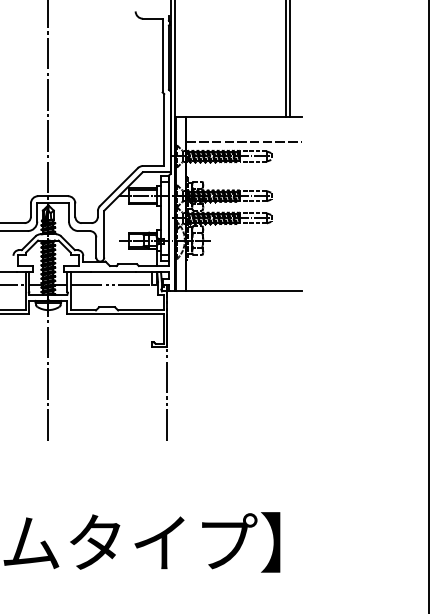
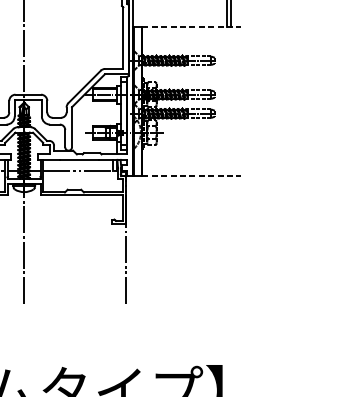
line: (244, 116) -> (191, 26), solid -> dashed
line: (244, 142) -> (191, 48), removed
line: (244, 291) -> (191, 176), solid -> dashed

